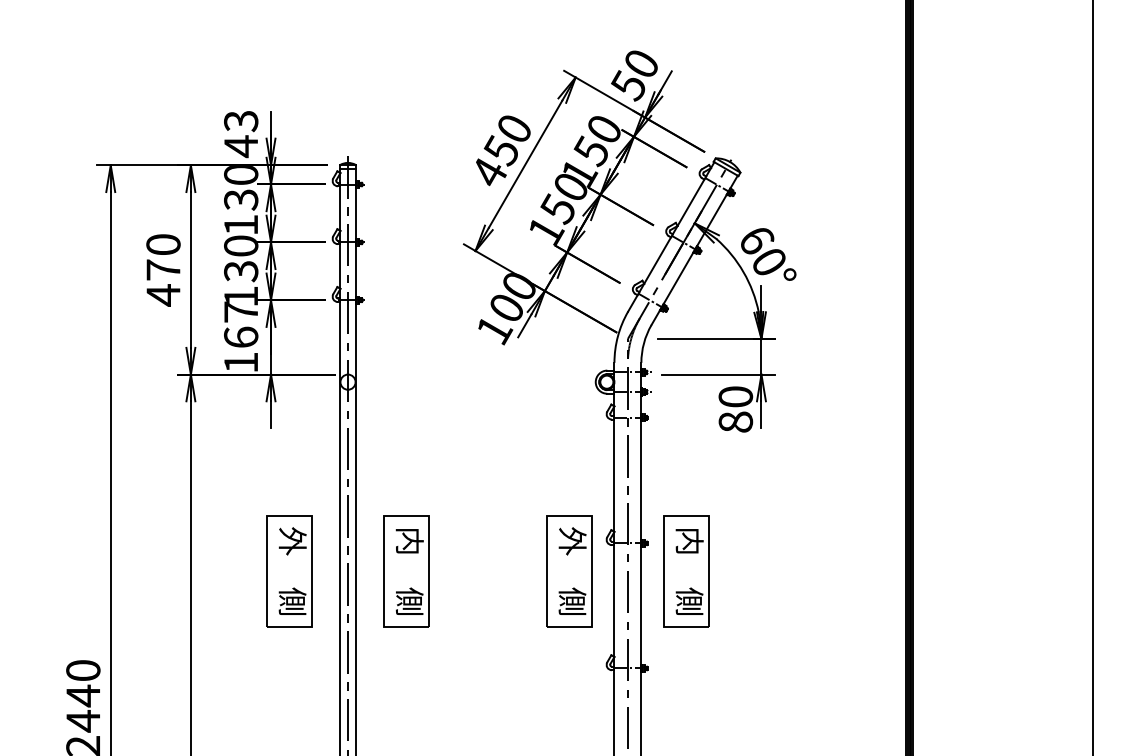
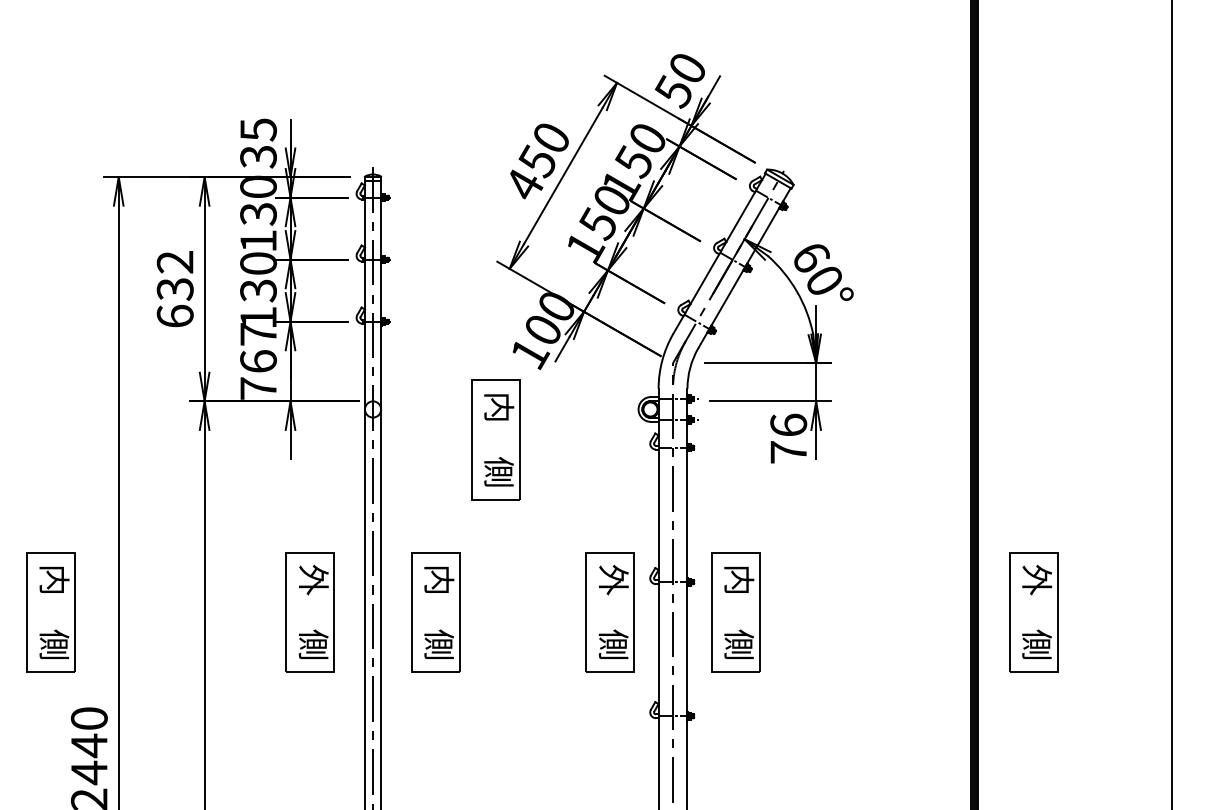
text: (241, 134) -> (258, 144), 43 -> 35
text: (163, 270) -> (175, 289), 470 -> 632
text: (240, 362) -> (257, 388), 167 -> 767
text: (735, 409) -> (788, 438), 80 -> 76
part: (462, 410) -> (495, 439), added
part: (47, 571) -> (50, 612), added
part: (964, 571) -> (1033, 612), added

